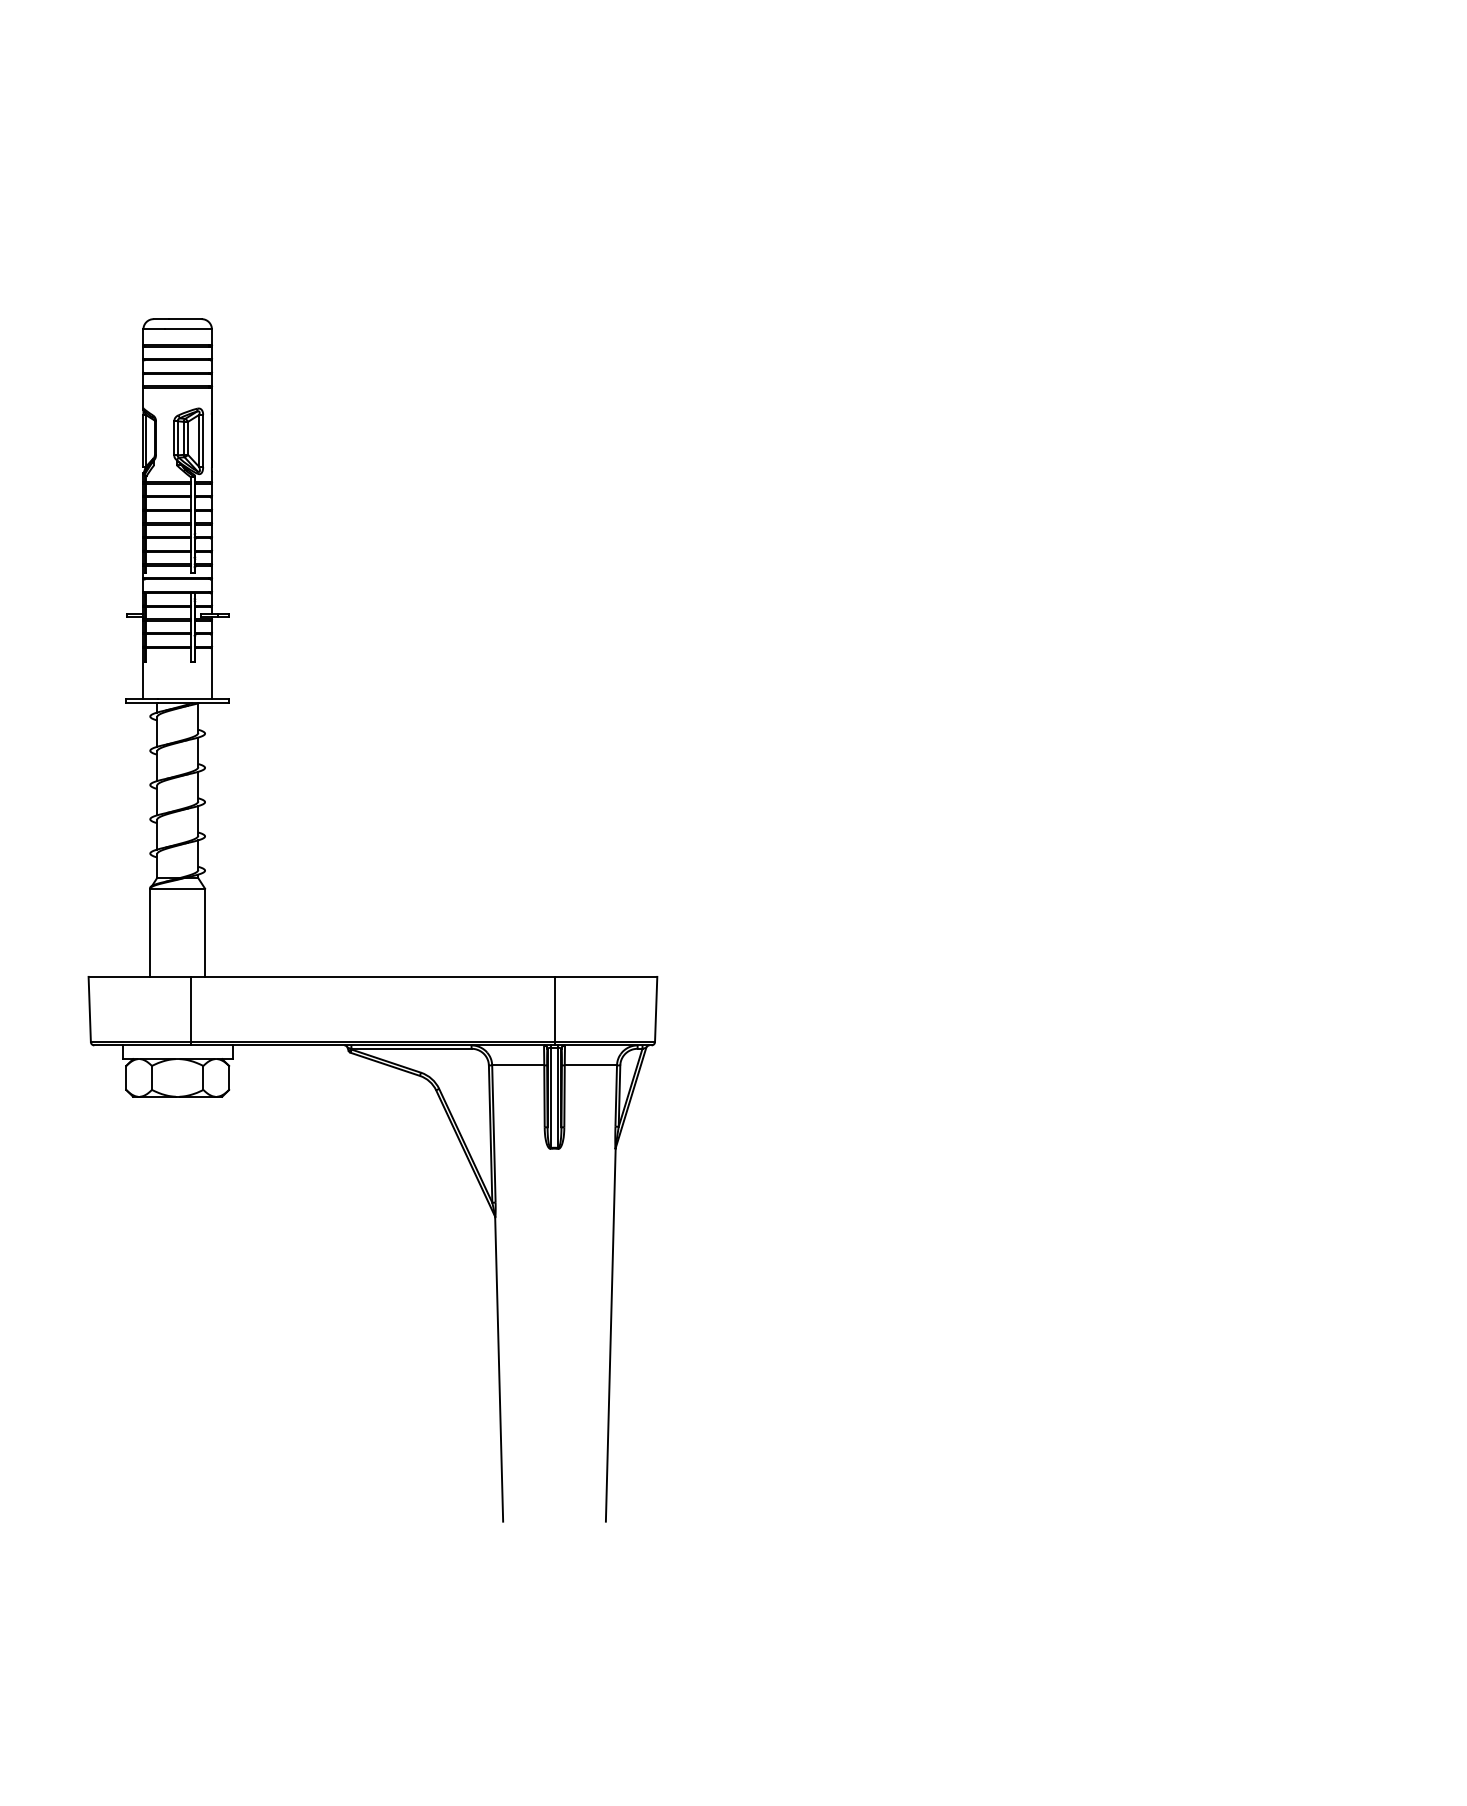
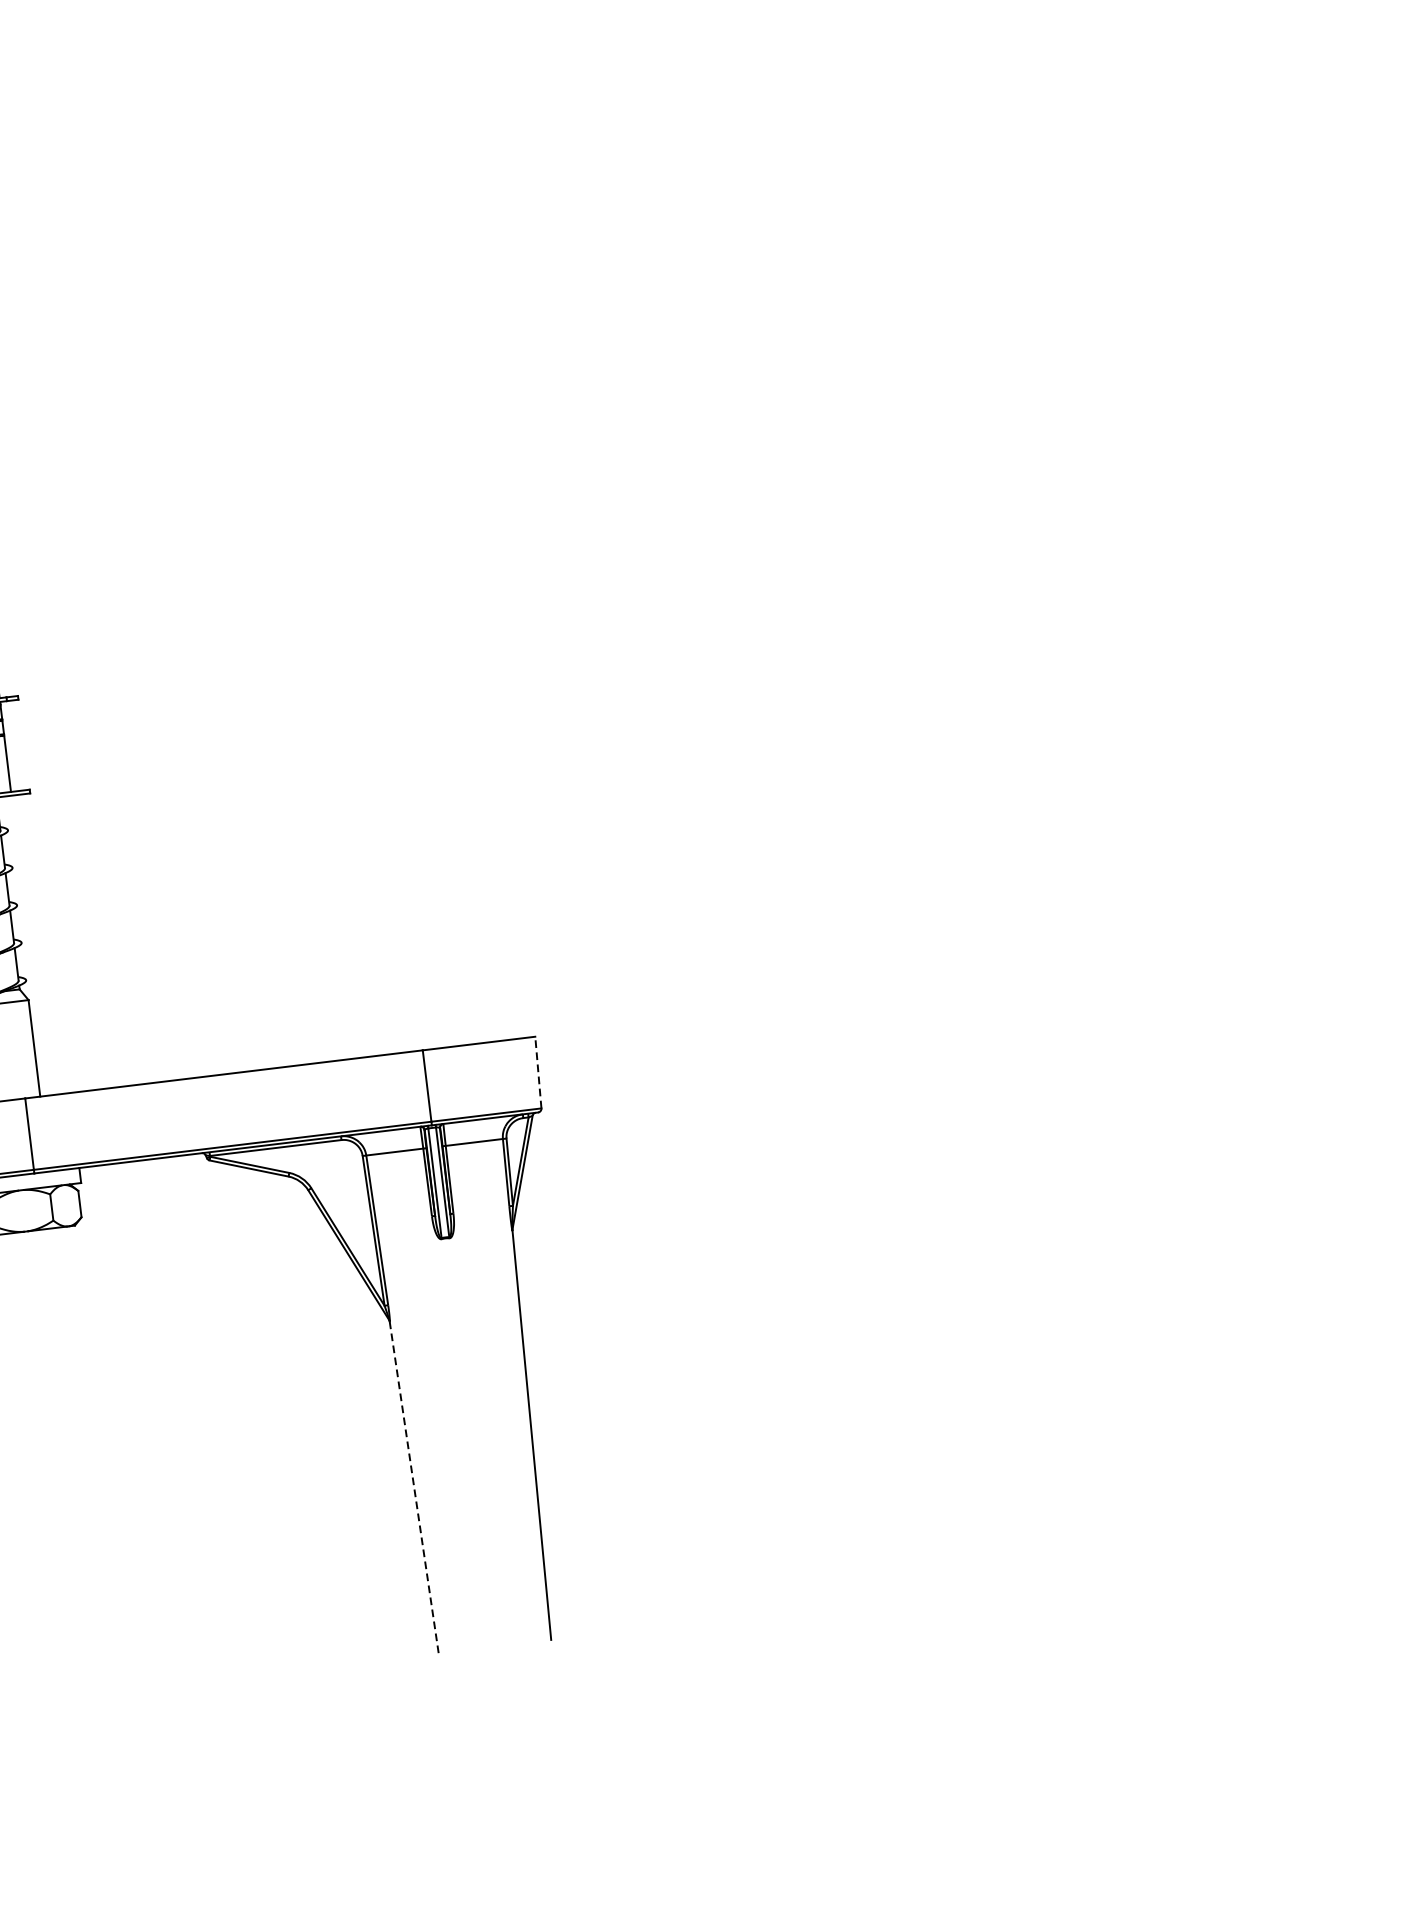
line: (656, 1009) -> (538, 1072), solid -> dashed
line: (499, 1370) -> (414, 1488), solid -> dashed

